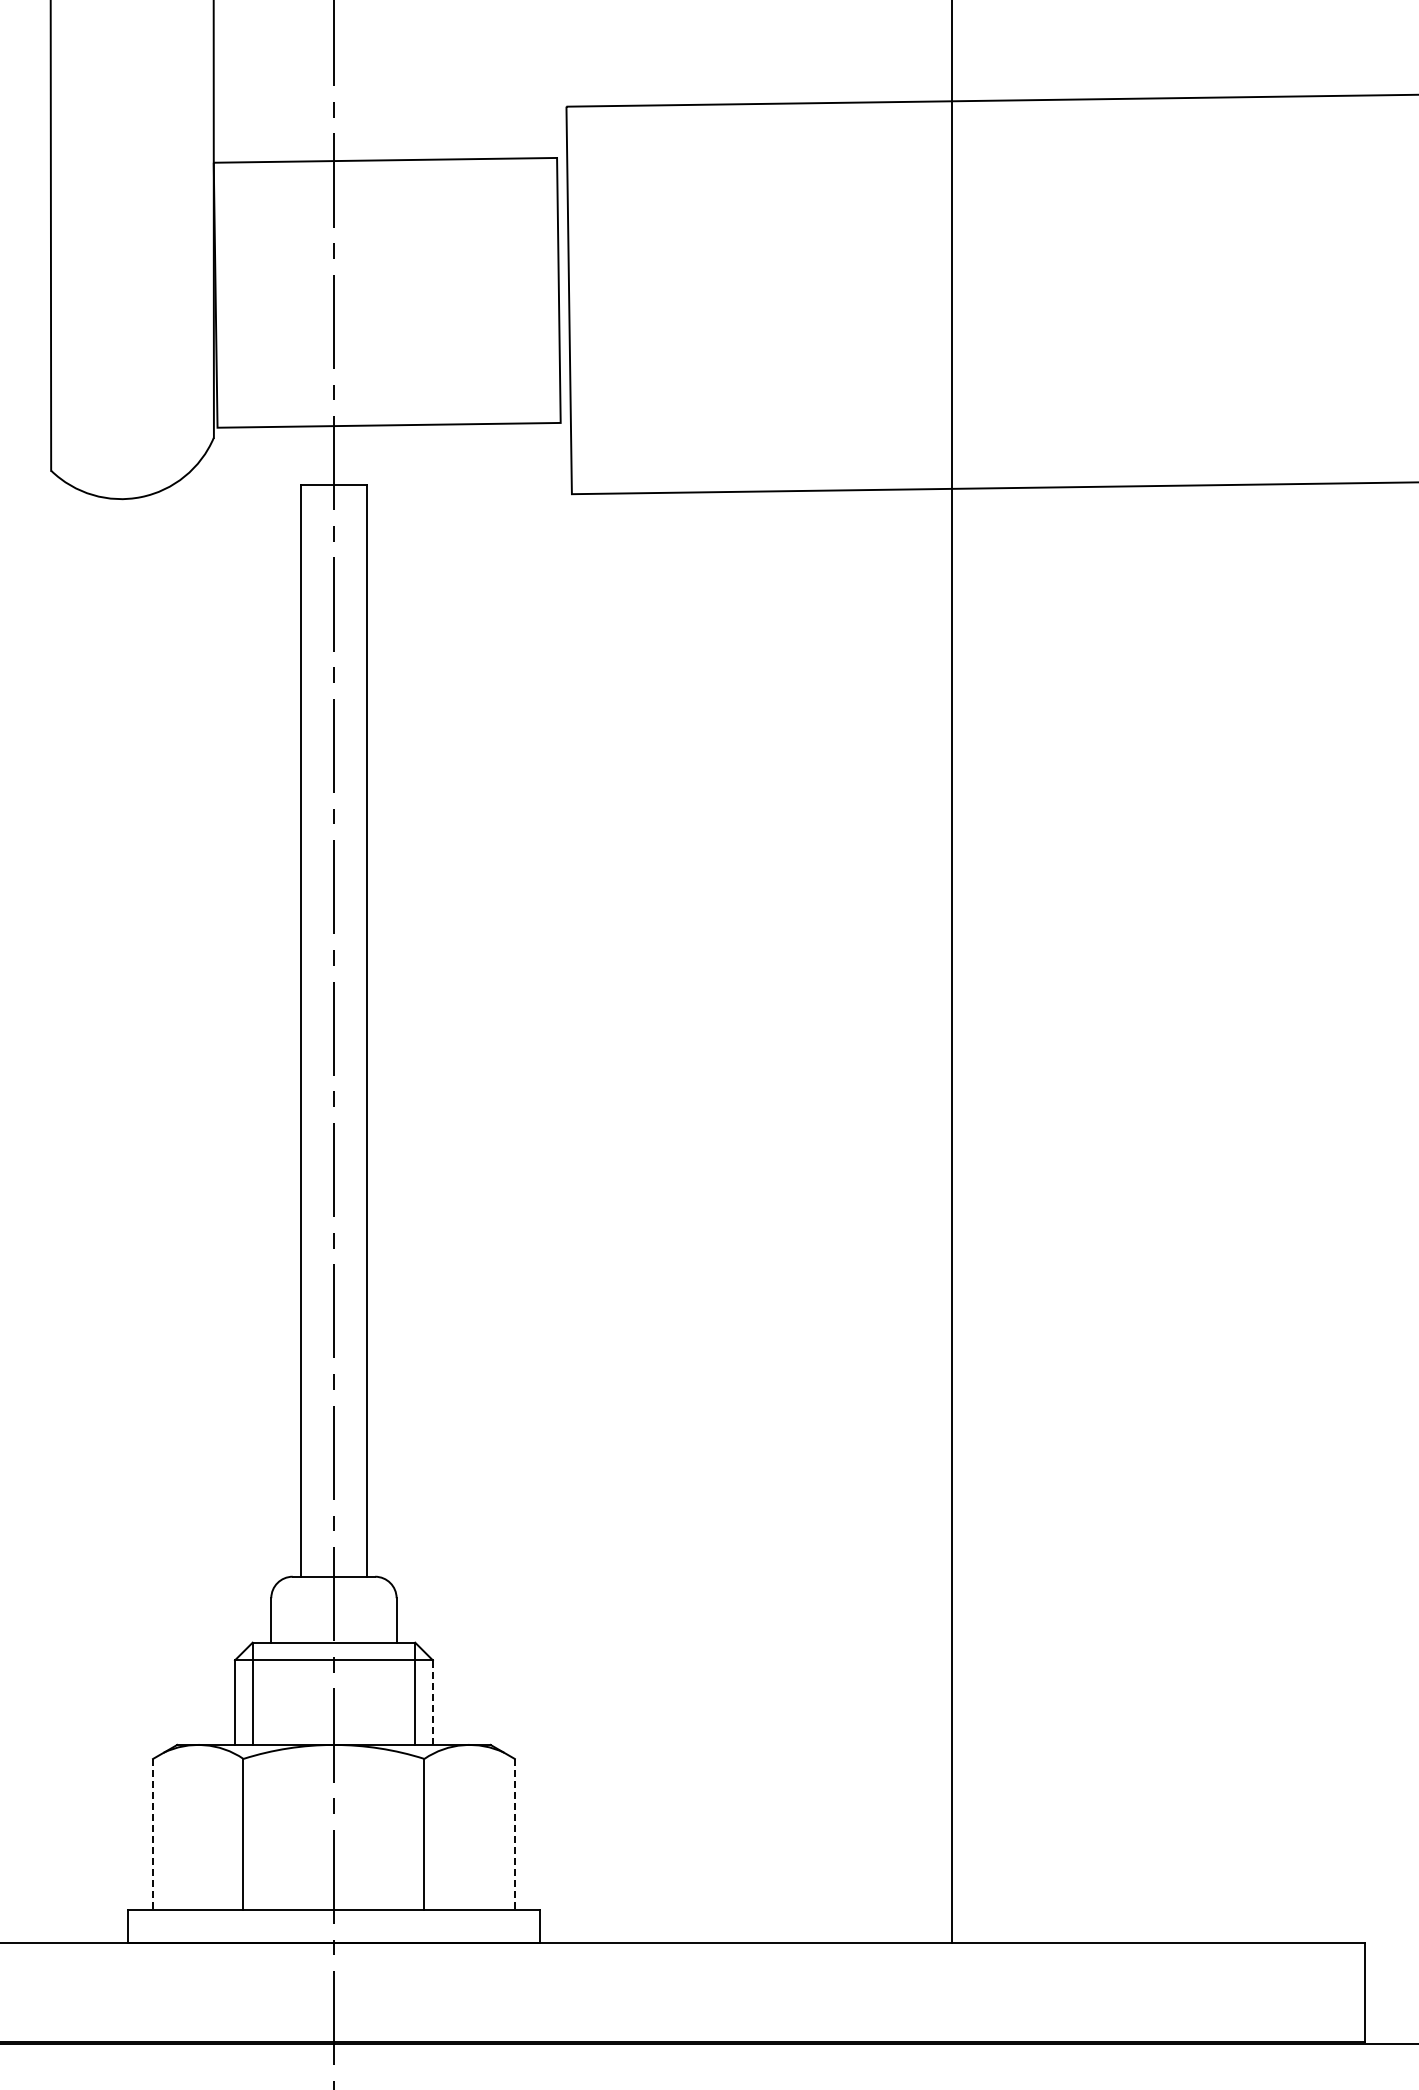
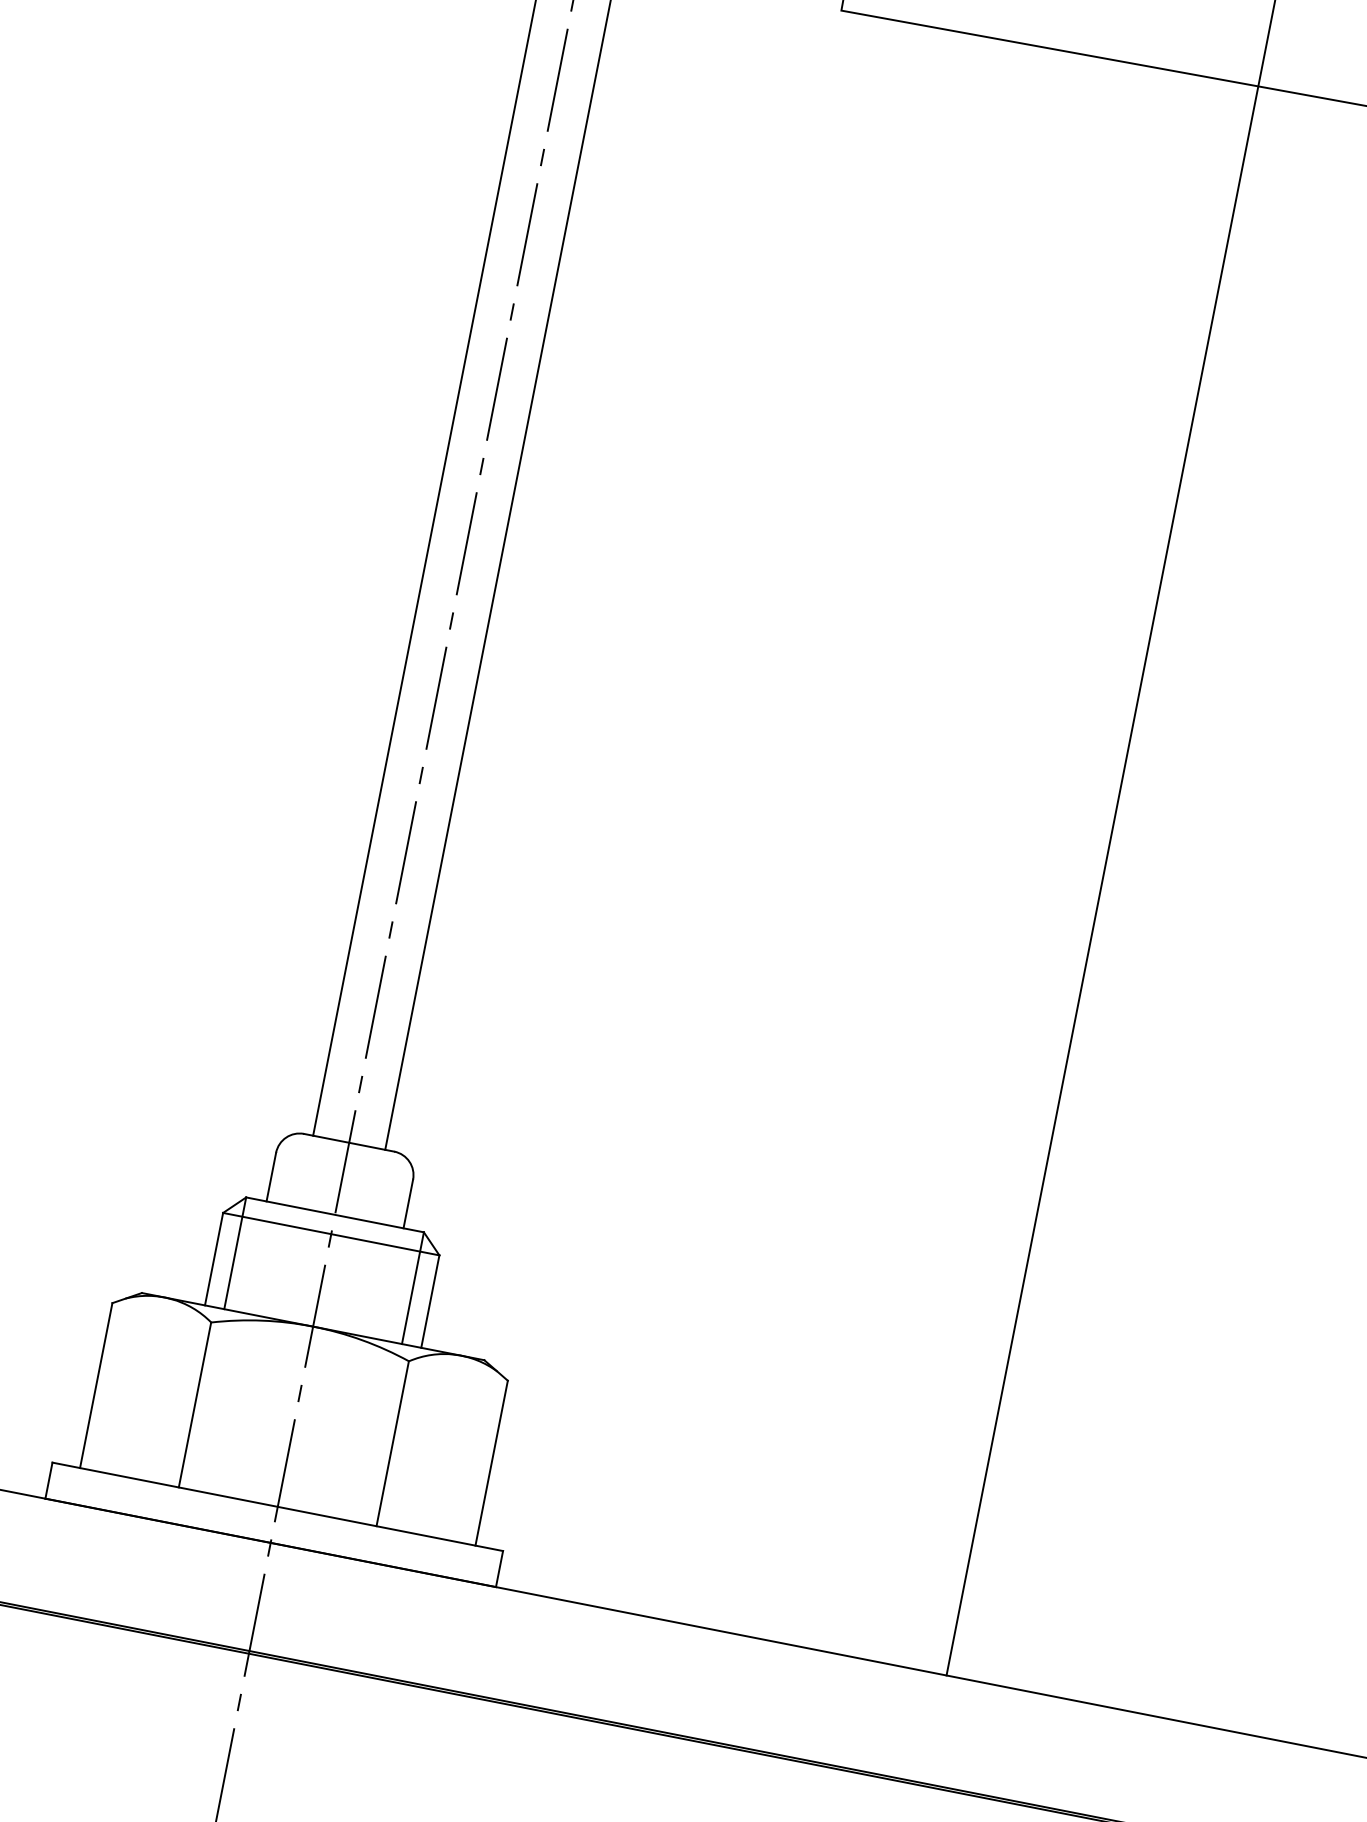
line: (432, 1702) -> (429, 1301), dashed -> solid
line: (153, 1834) -> (96, 1385), dashed -> solid
line: (514, 1834) -> (491, 1463), dashed -> solid

